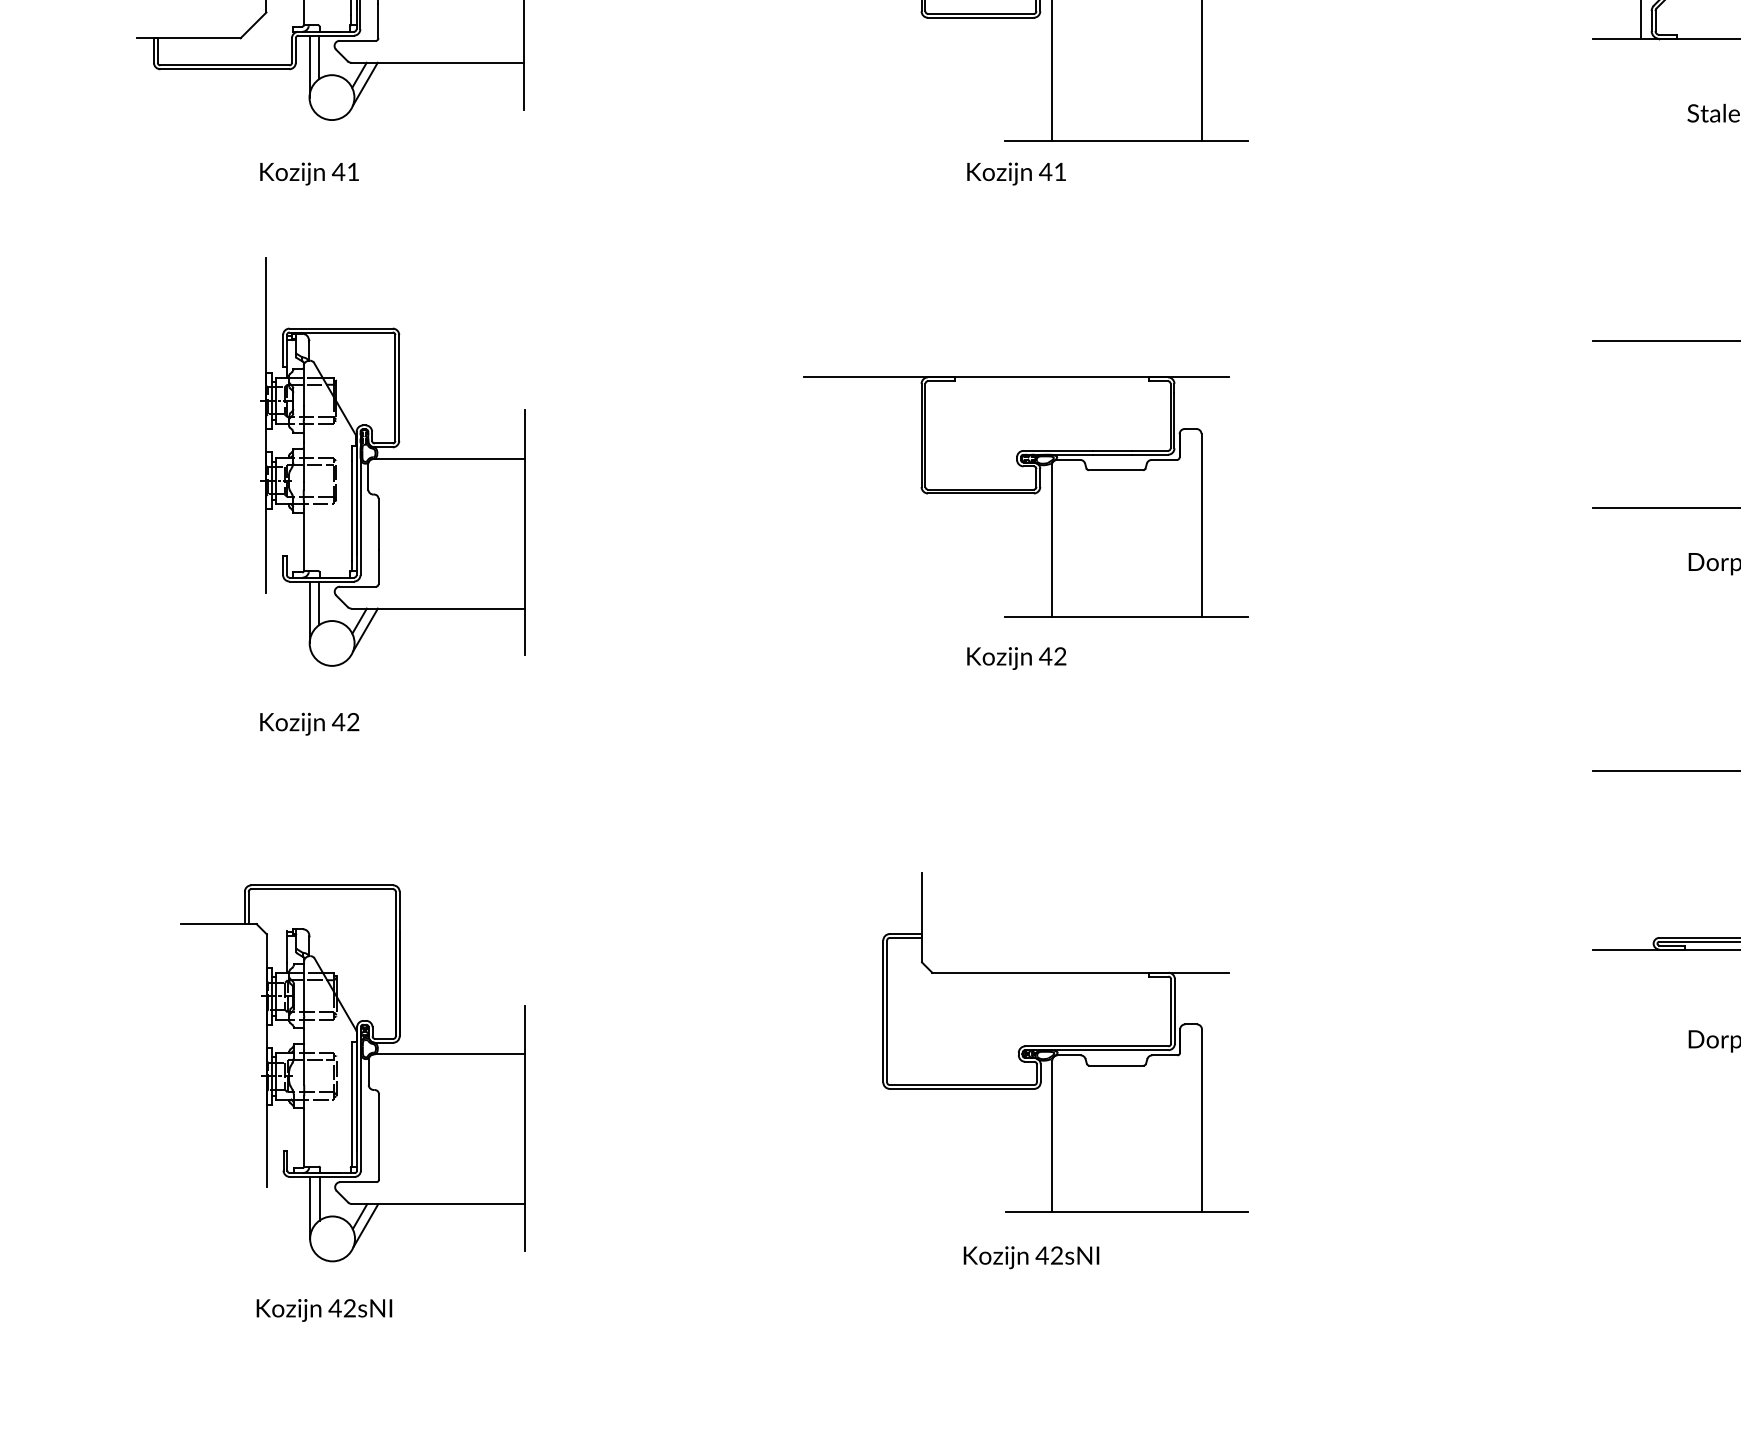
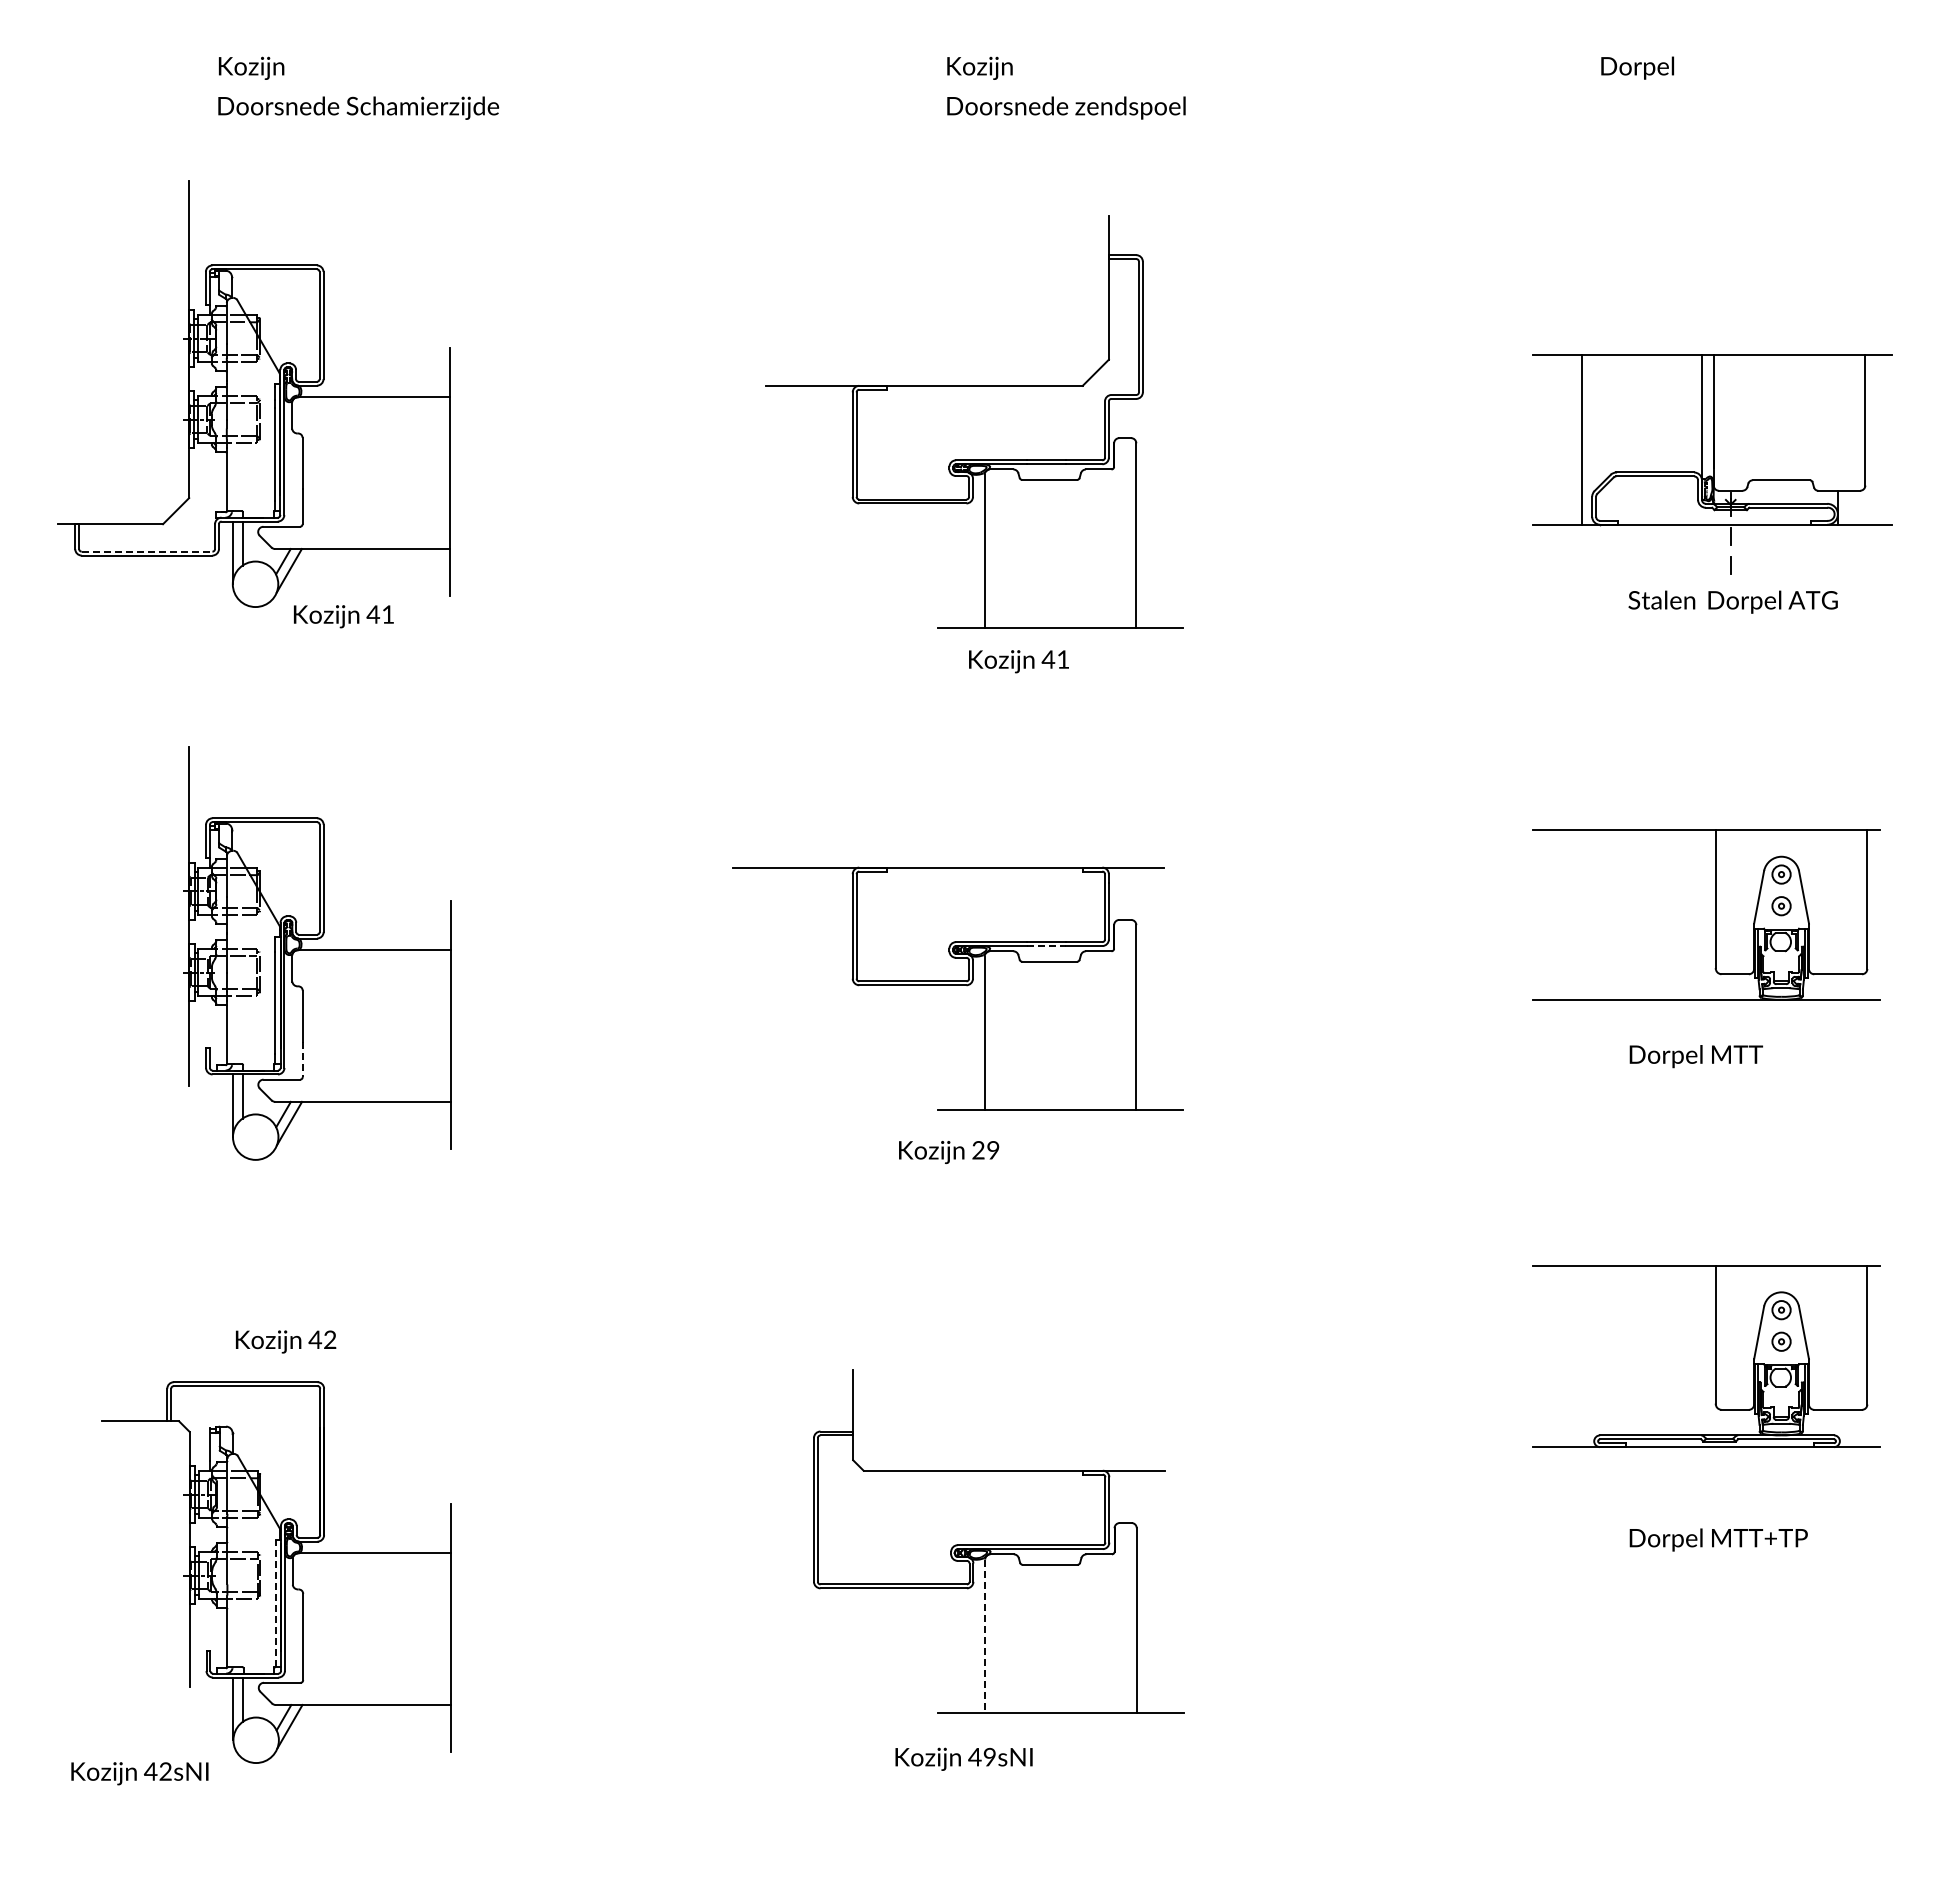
line: (225, 65) -> (147, 551), solid -> dashed
text: (309, 173) -> (343, 616), moved
text: (1016, 173) -> (1018, 661), moved
line: (1112, 455) -> (1046, 946), solid -> dashed
line: (378, 566) -> (302, 1059), solid -> dashed
text: (1052, 656) -> (985, 1150), 42 -> 29
text: (310, 723) -> (286, 1341), moved
line: (351, 1103) -> (275, 1603), solid -> dashed
line: (1052, 1136) -> (985, 1636), solid -> dashed
text: (1056, 1255) -> (989, 1757), 42sNI -> 49sNI
text: (324, 1310) -> (139, 1773), moved

